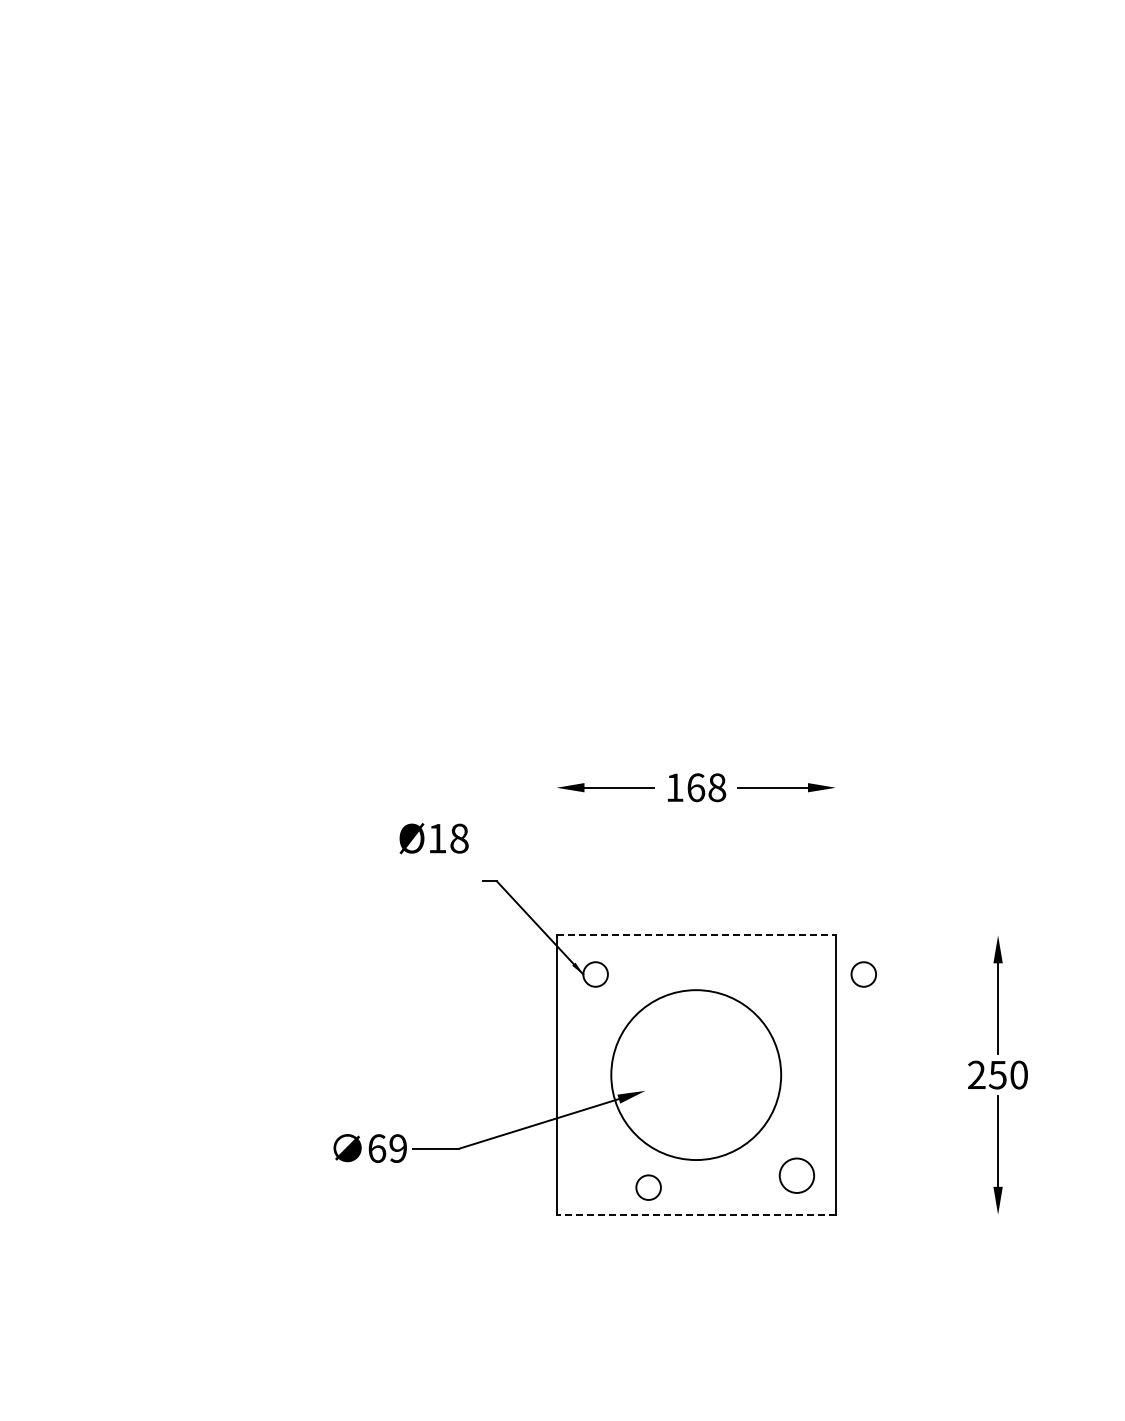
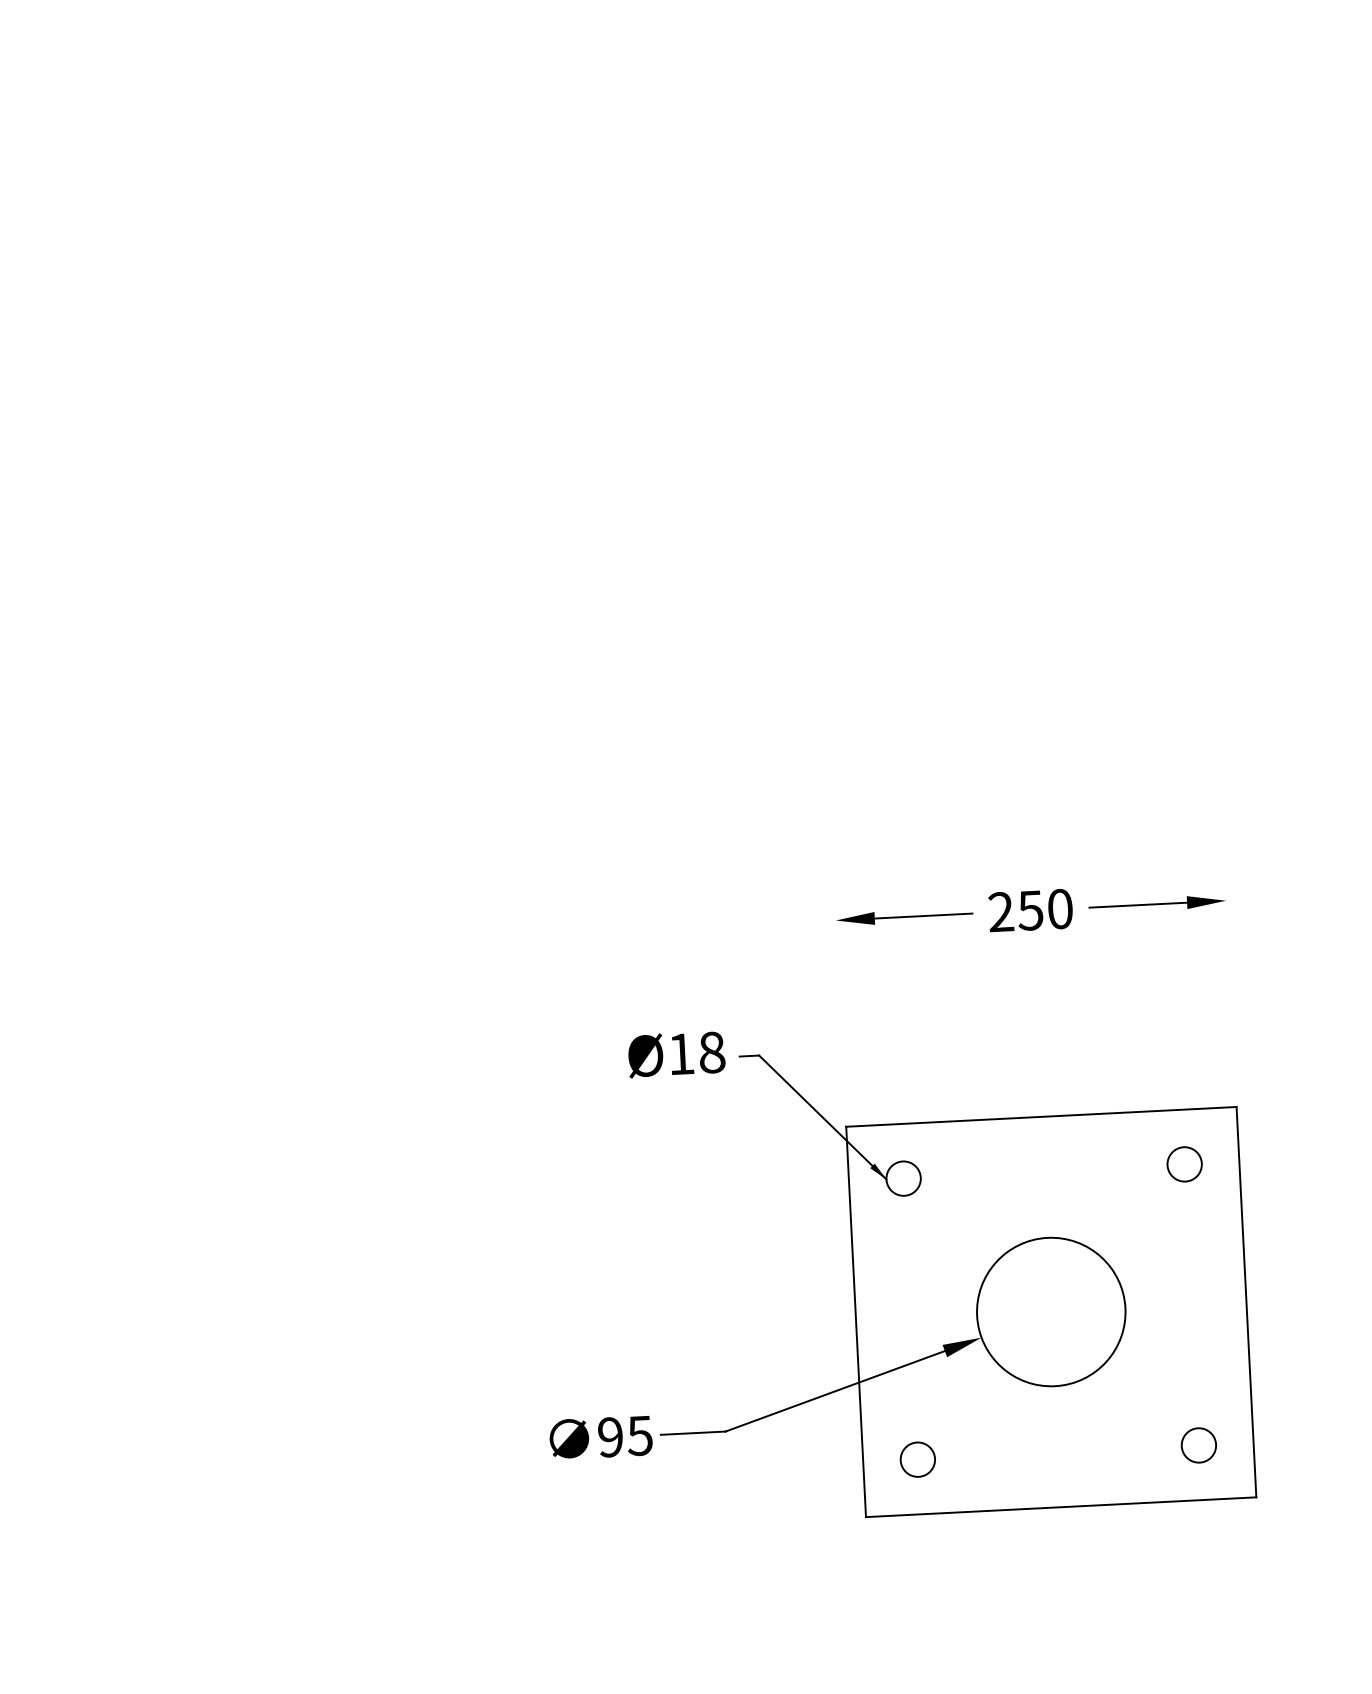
text: (696, 787) -> (1031, 910), 168 -> 250
text: (433, 838) -> (675, 1054), moved
line: (696, 935) -> (1041, 1117), dashed -> solid
circle: (863, 974) -> (1184, 1164), moved
circle: (696, 1075) -> (1051, 1312), size x0.62
text: (387, 1148) -> (625, 1436), 69 -> 95
circle: (796, 1175) -> (1198, 1445), size x0.71
circle: (648, 1187) -> (917, 1459), moved
line: (696, 1214) -> (1061, 1506), dashed -> solid

